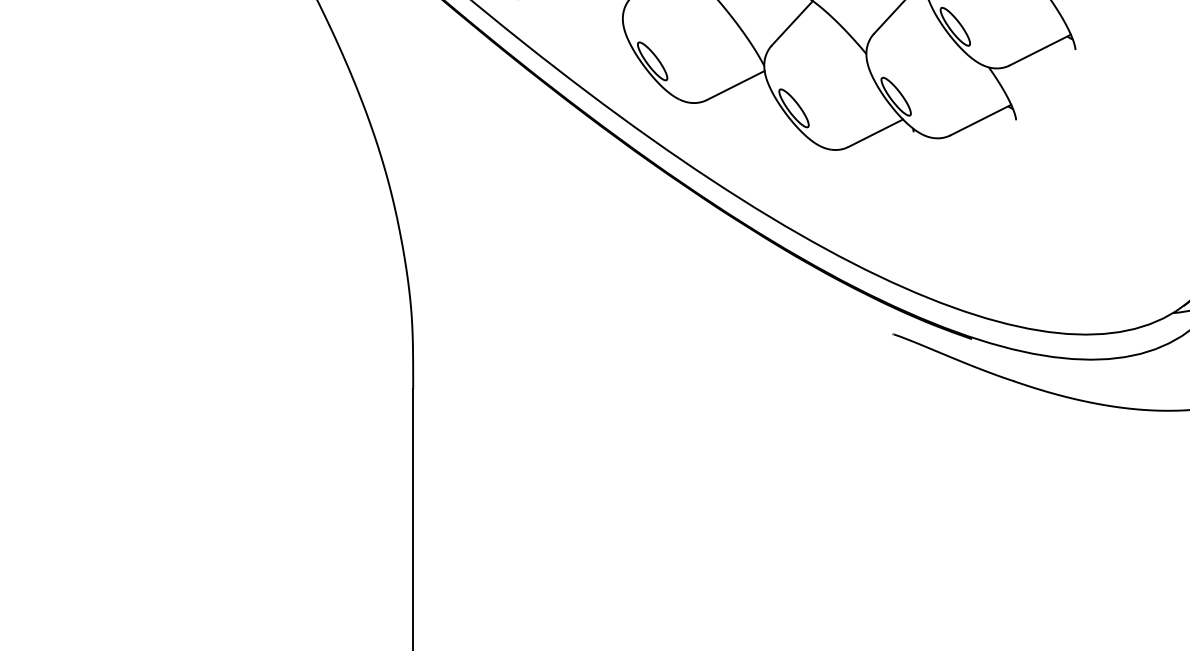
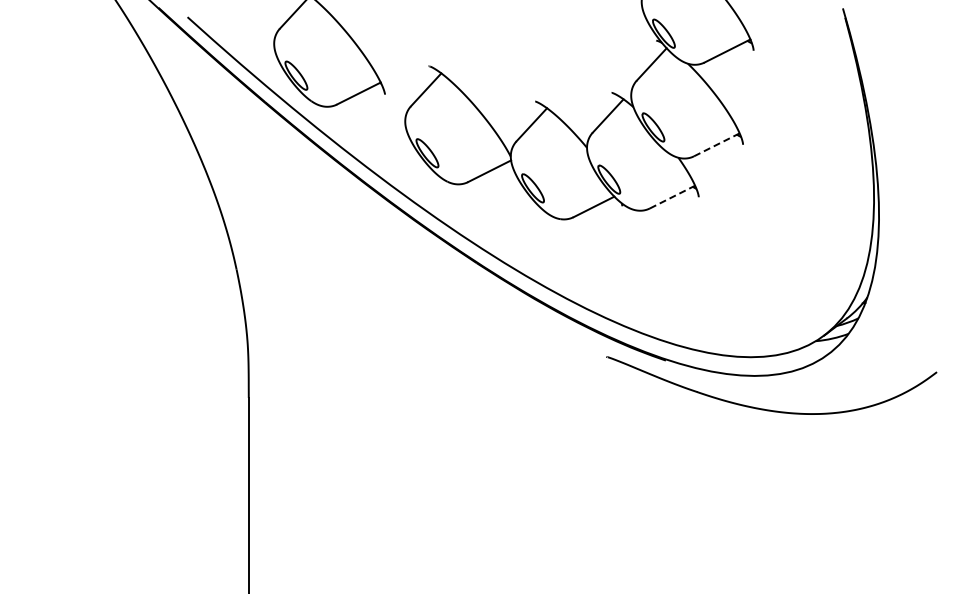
line: (1039, 49) -> (716, 144), solid -> dashed
line: (980, 119) -> (672, 196), solid -> dashed

